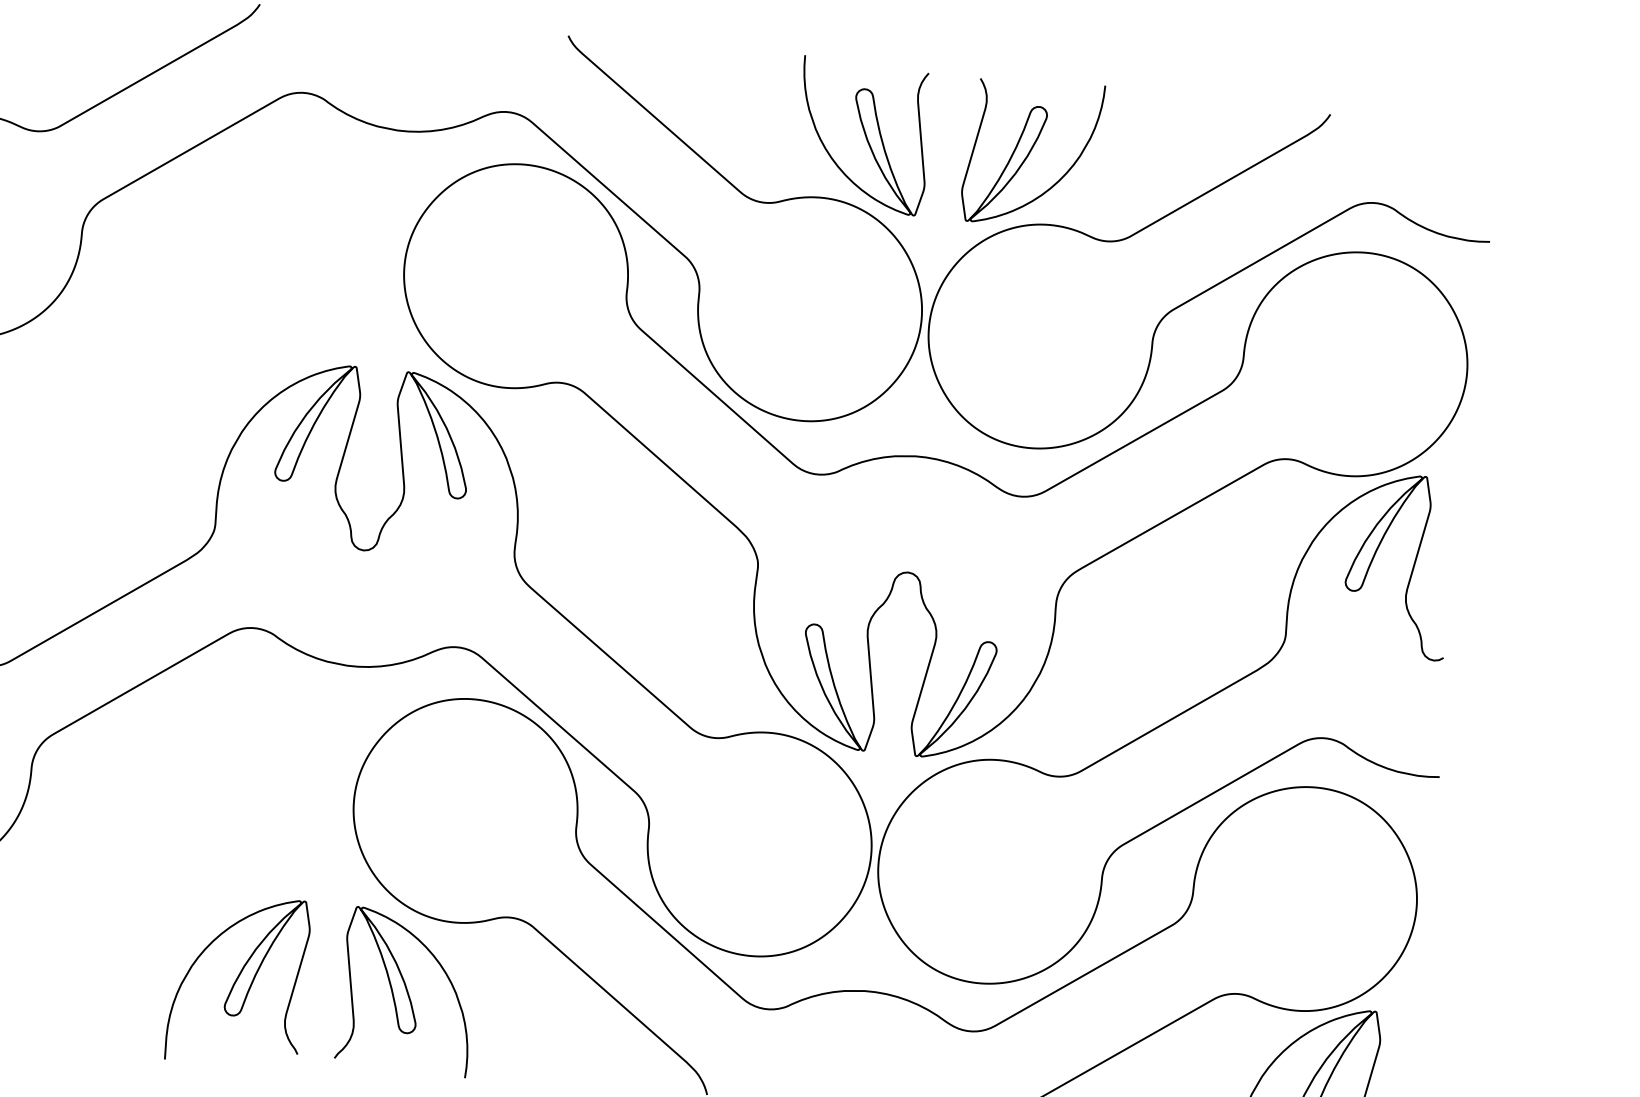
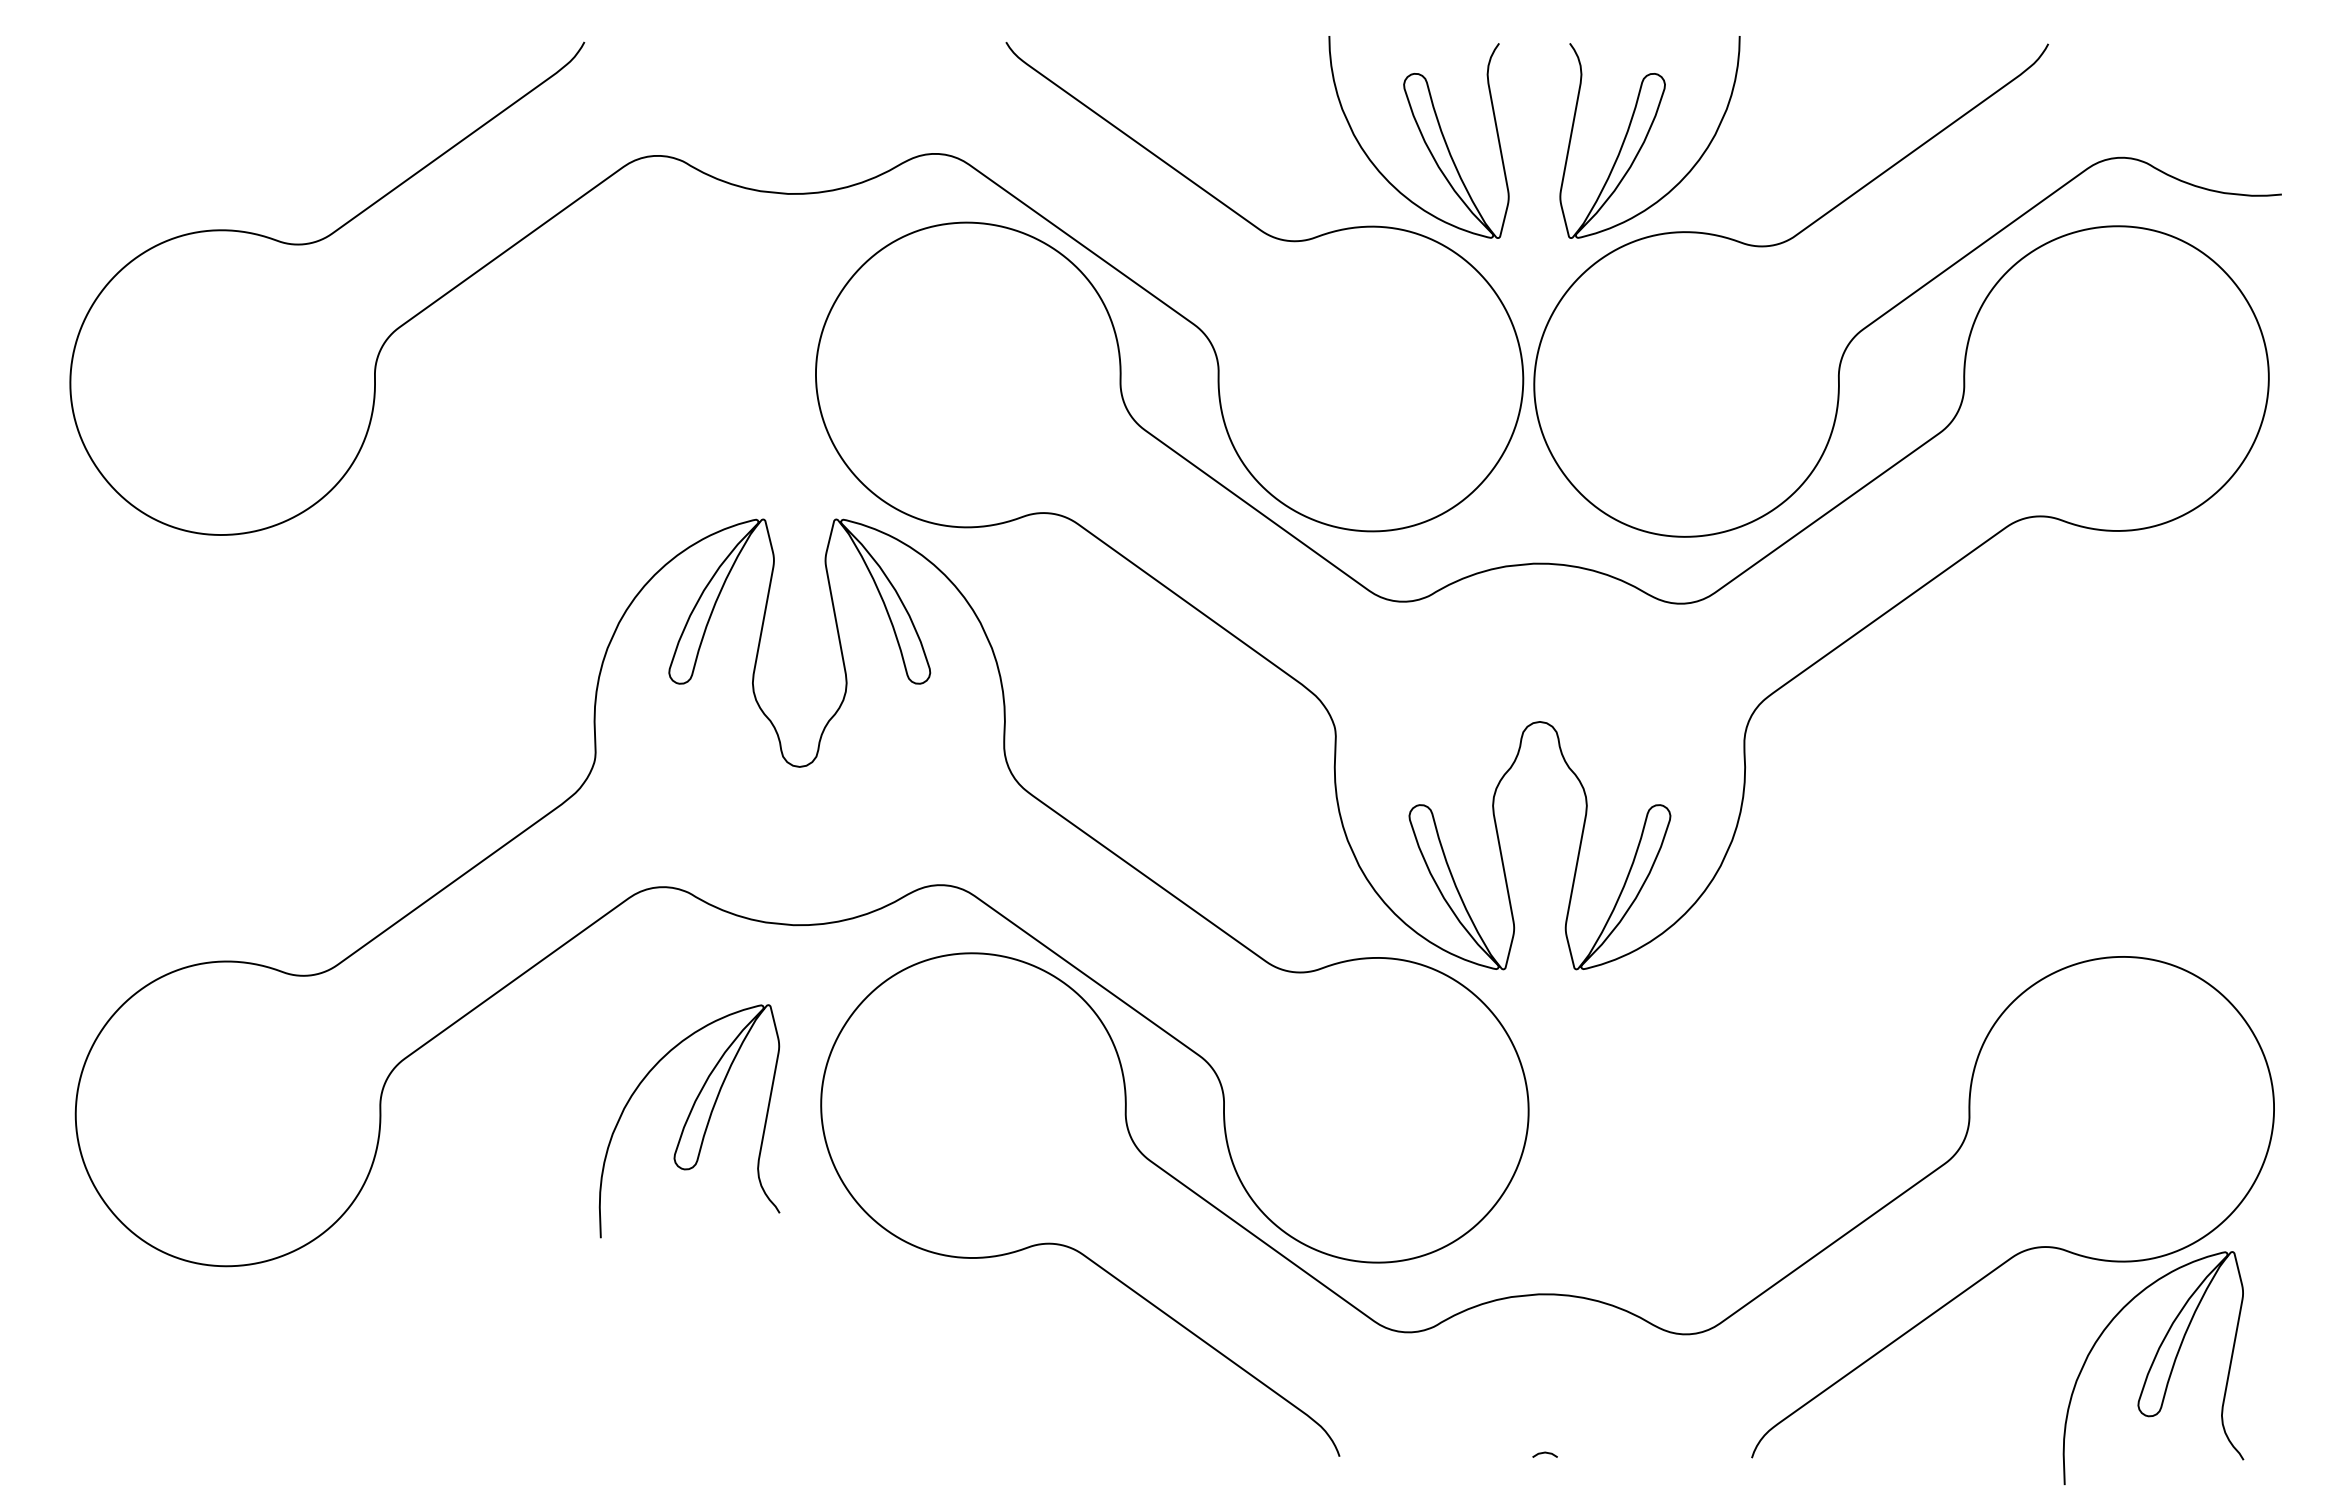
curve: (1166, 723) -> (1909, 890), removed
curve: (236, 980) -> (687, 1121), moved
curve: (407, 991) -> (919, 1358), removed

